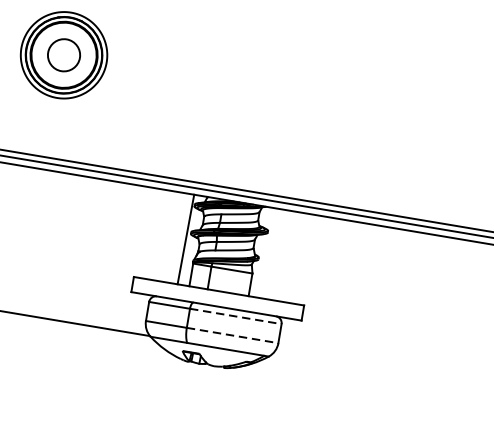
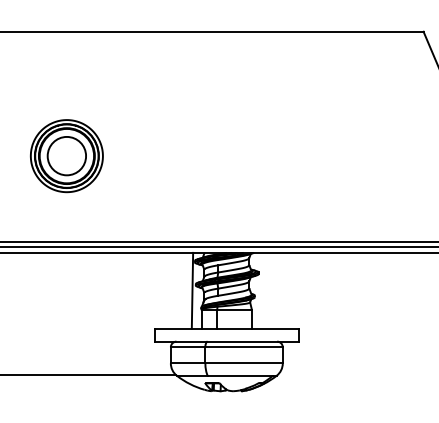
circle: (63, 54) -> (66, 155), size x1.43
line: (236, 316) -> (244, 347), dashed -> solid
line: (233, 335) -> (244, 363), dashed -> solid

